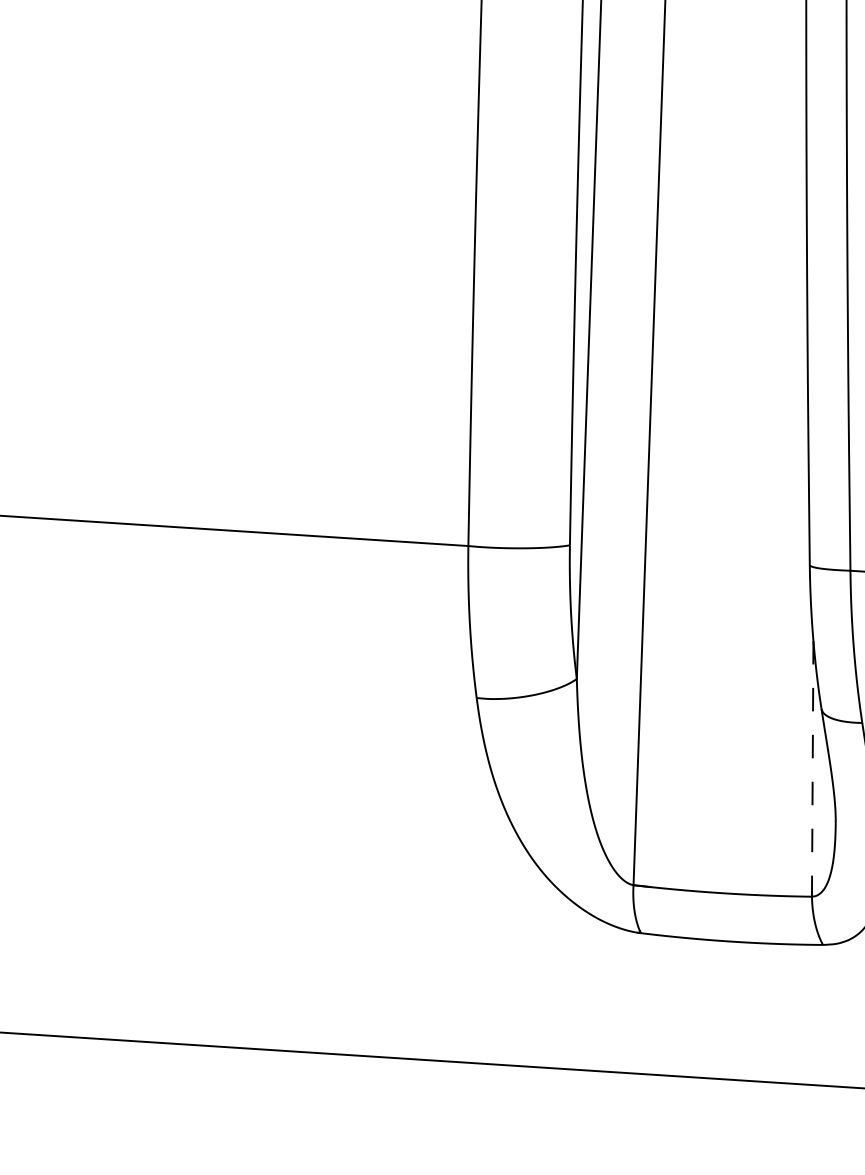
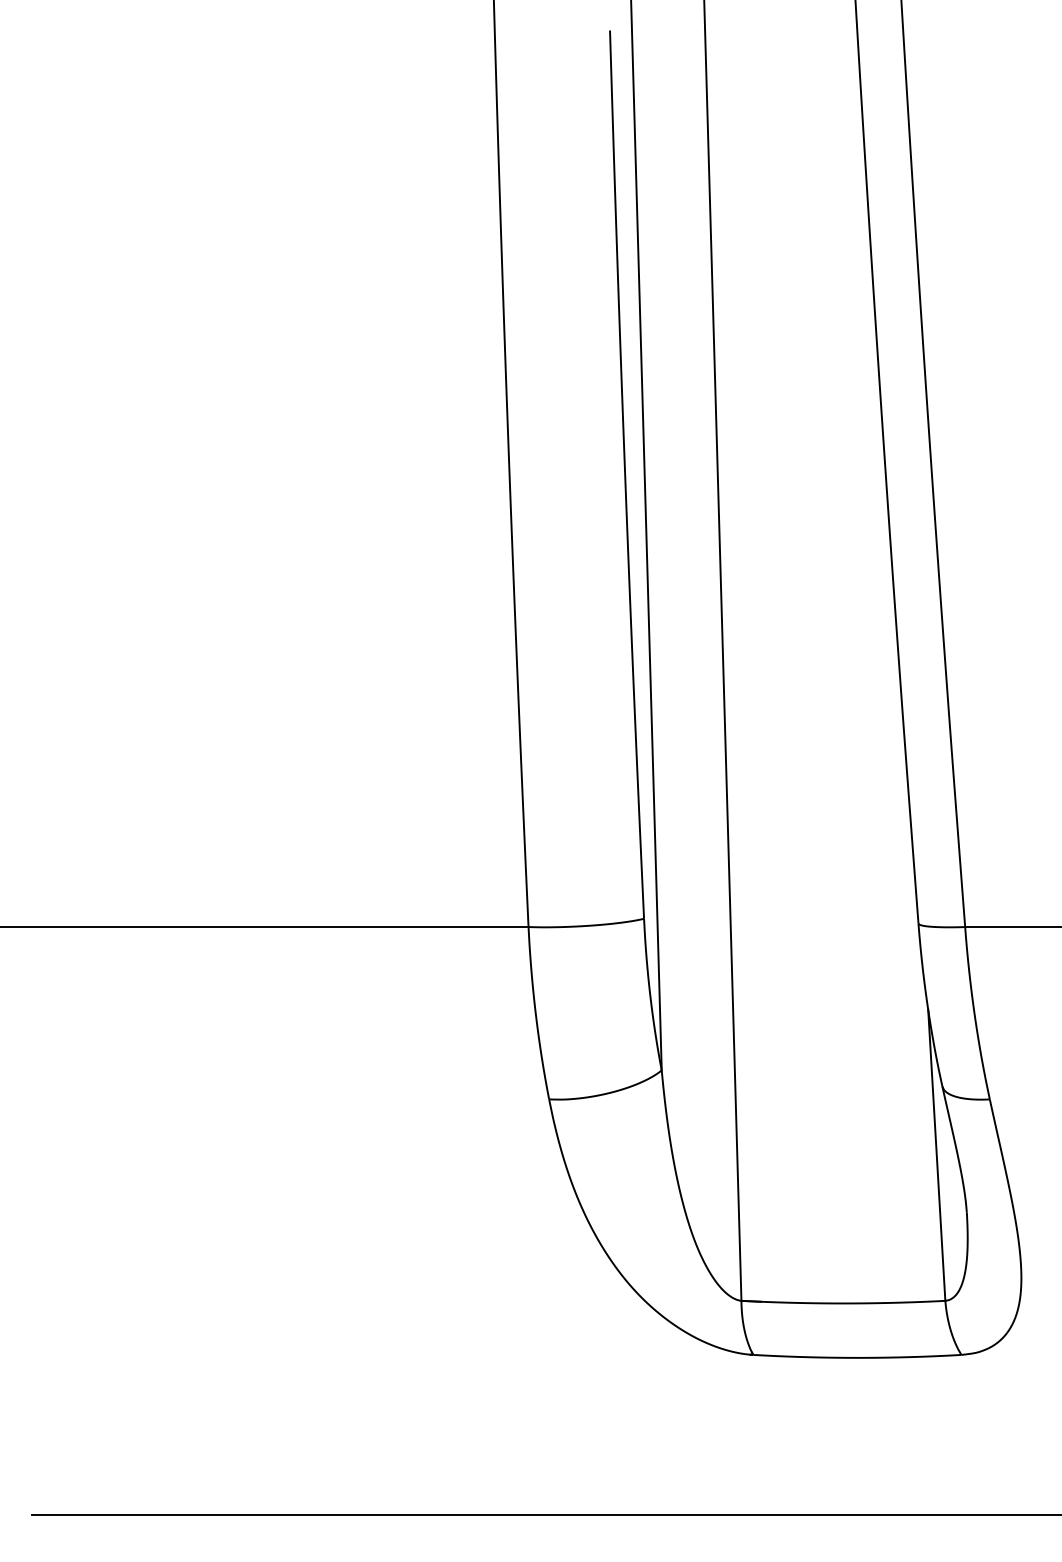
line: (812, 769) -> (936, 1155), dashed -> solid

